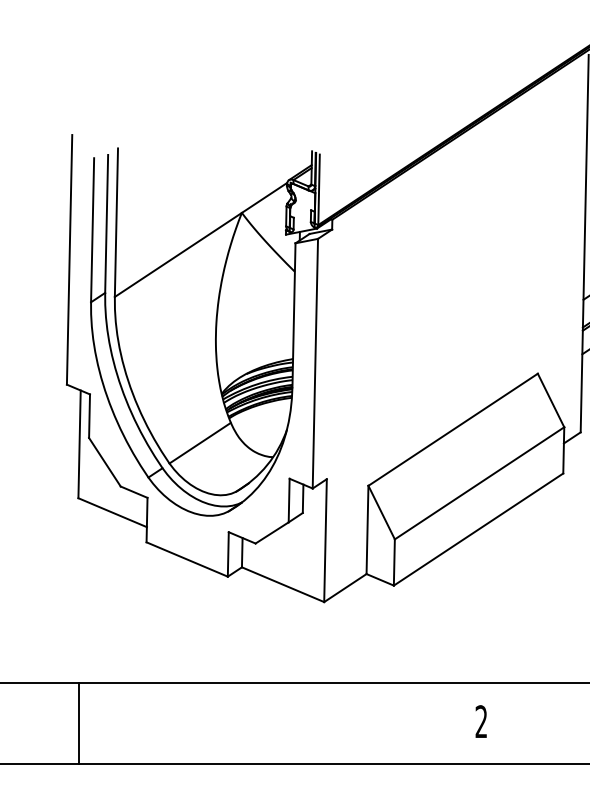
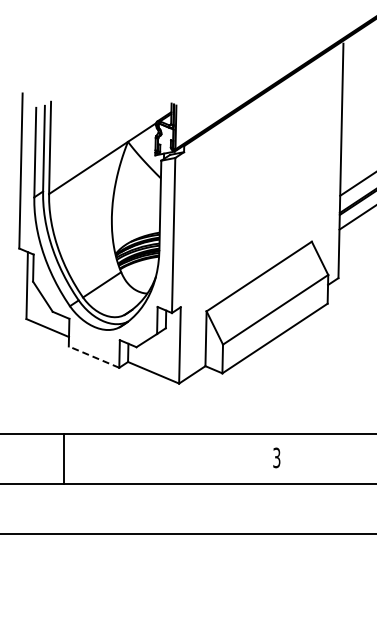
line: (186, 558) -> (93, 356), solid -> dashed
line: (80, 722) -> (64, 458), moved
text: (480, 722) -> (276, 458), 2 -> 3

